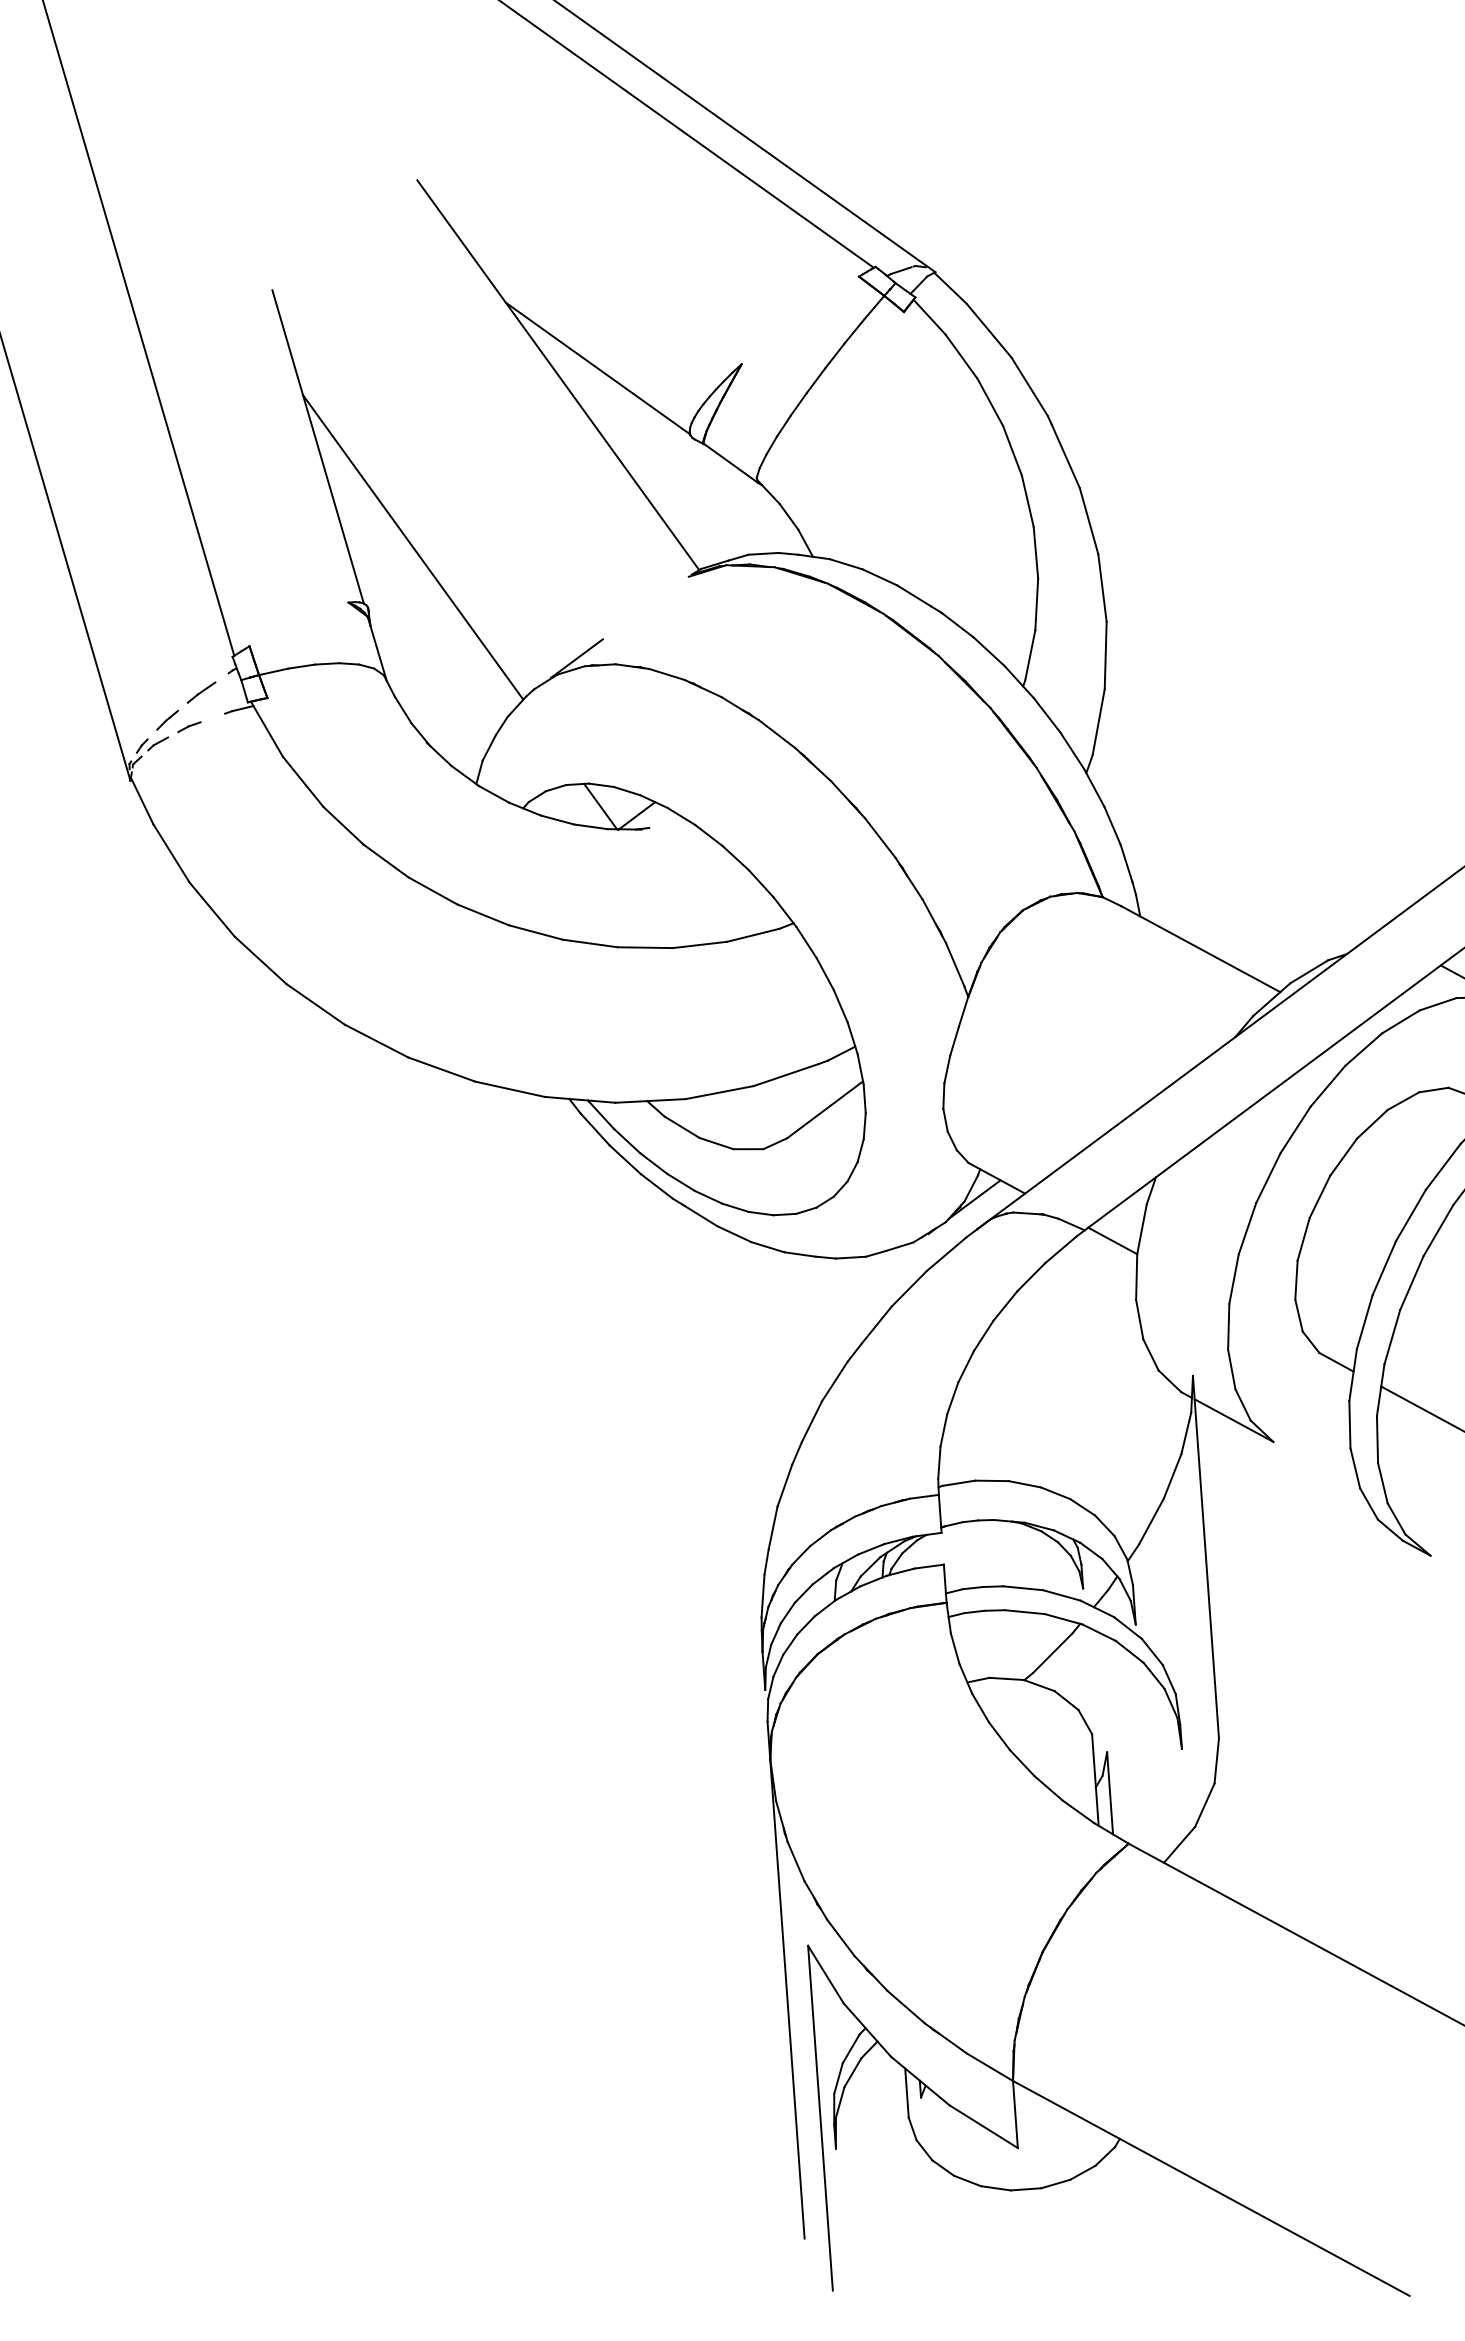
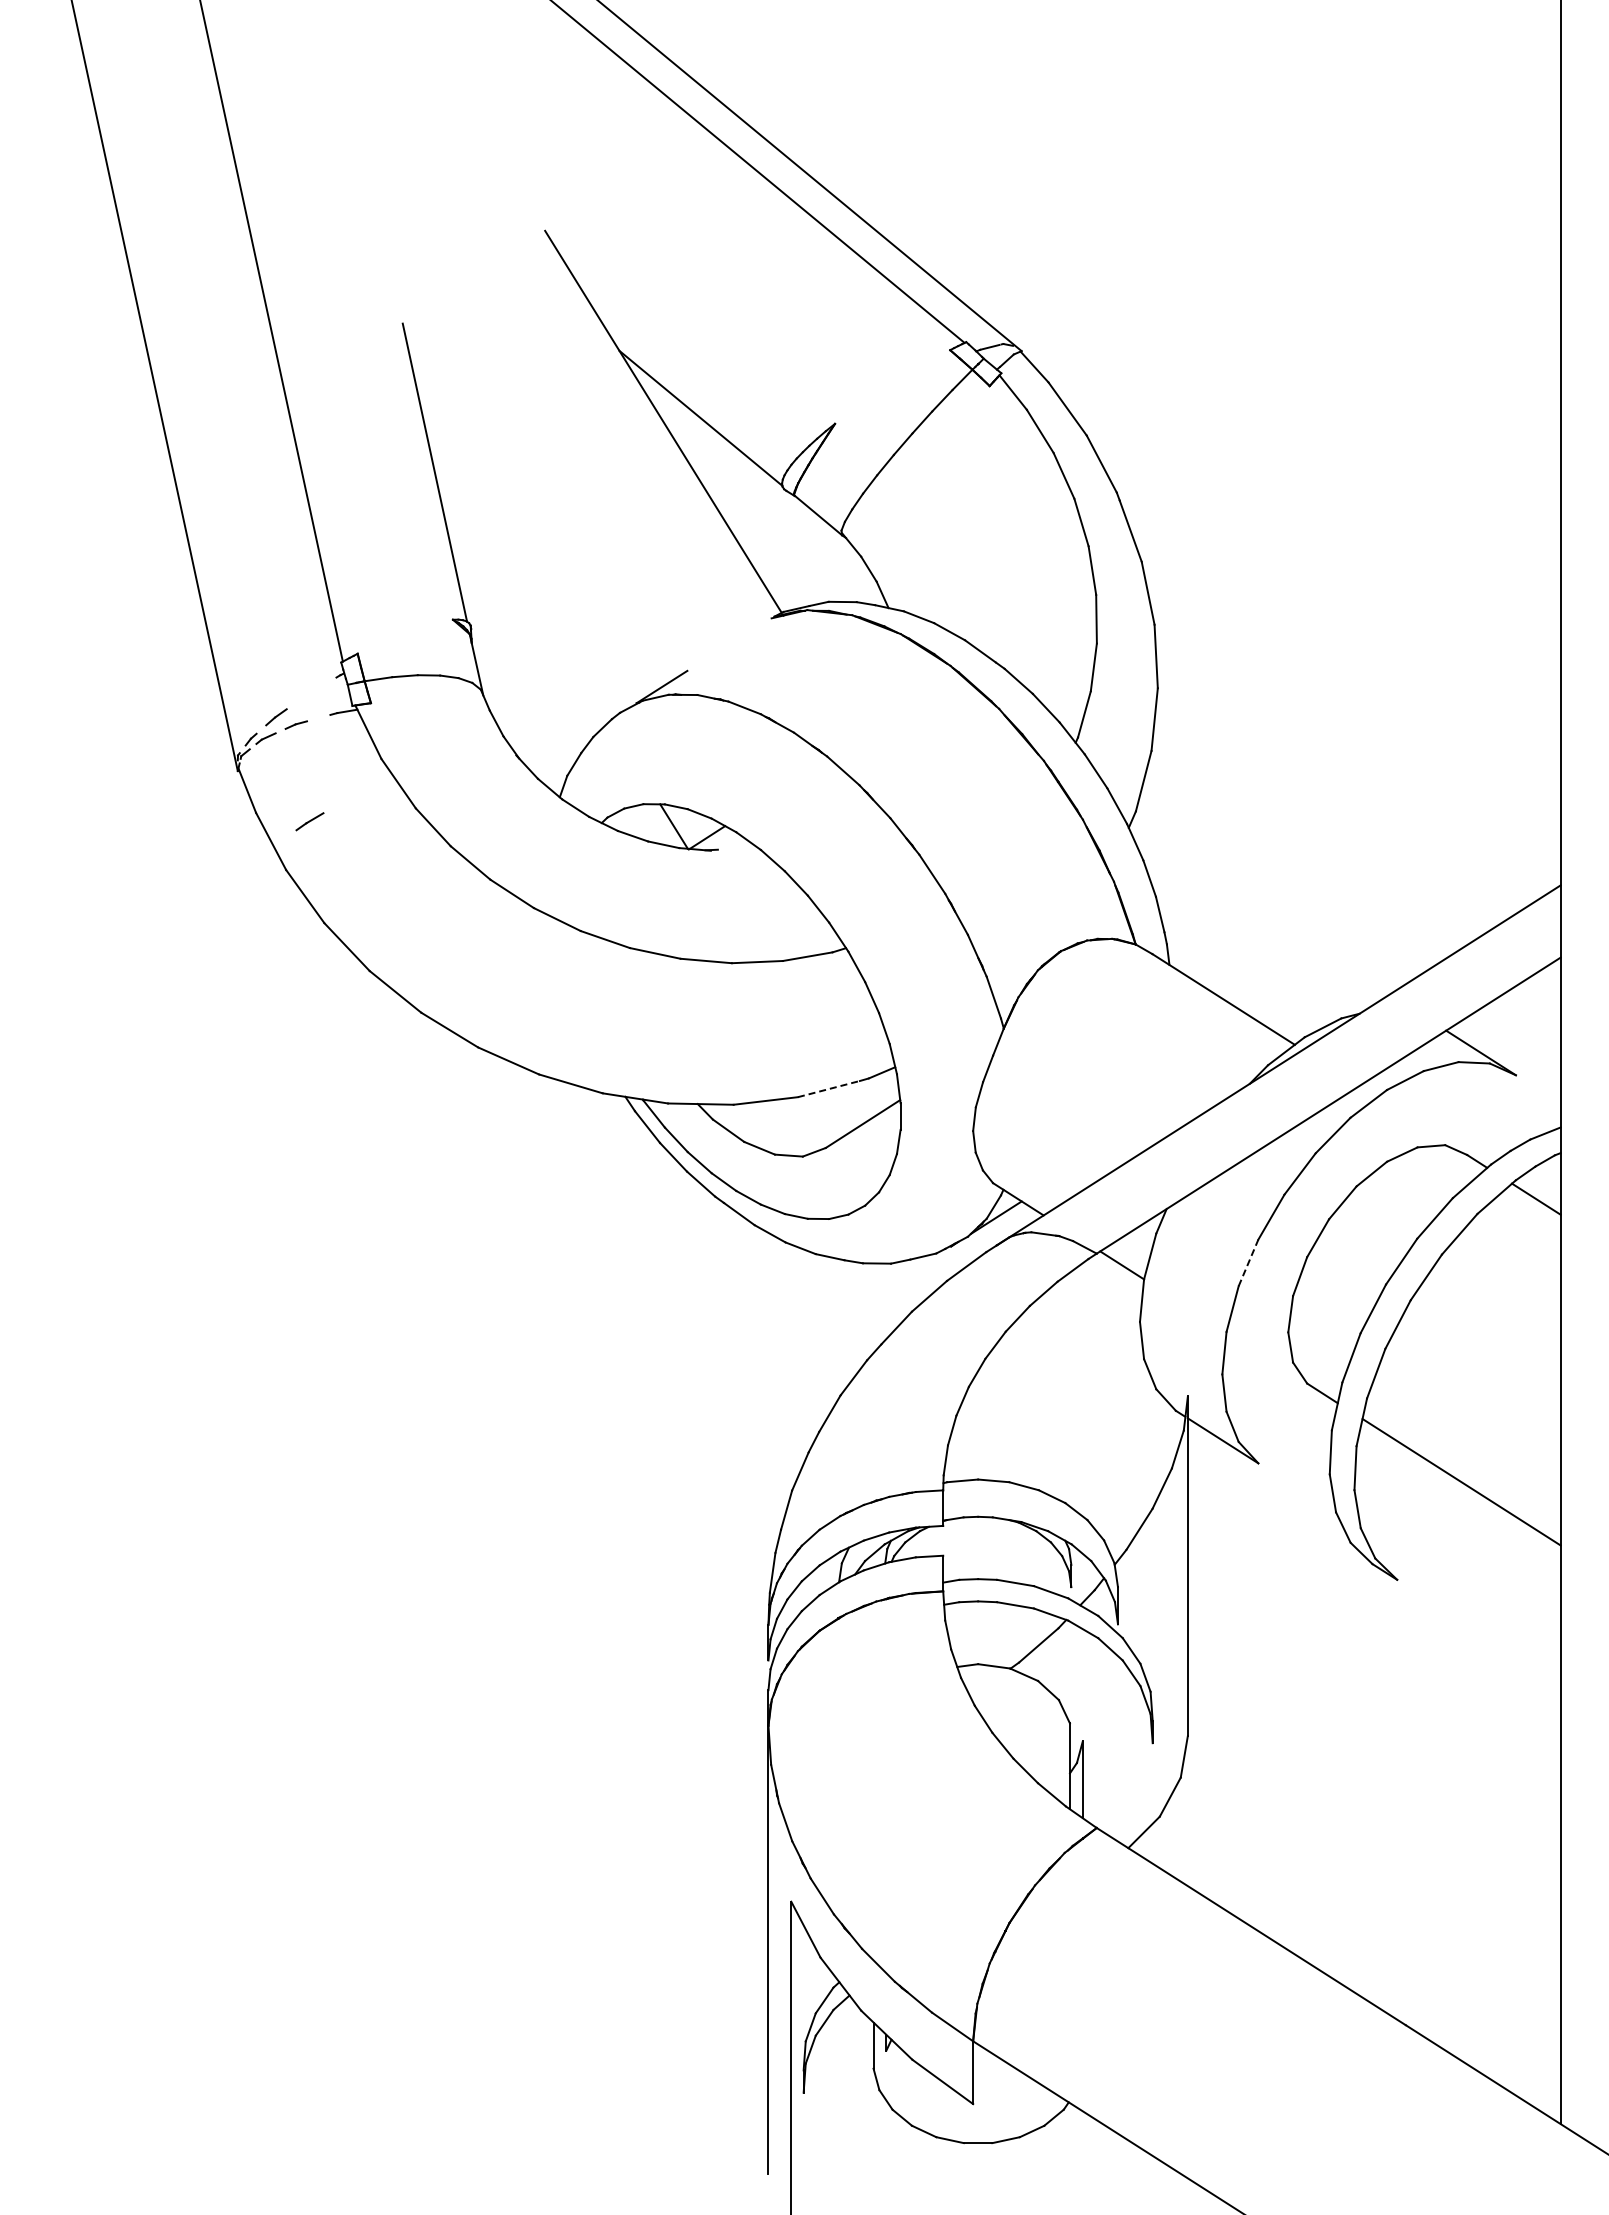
line: (412, 547) -> (516, 572), removed
line: (201, 692) -> (309, 821), moved
line: (786, 1074) -> (829, 1088), solid -> dashed
line: (1247, 1228) -> (1248, 1262), solid -> dashed

